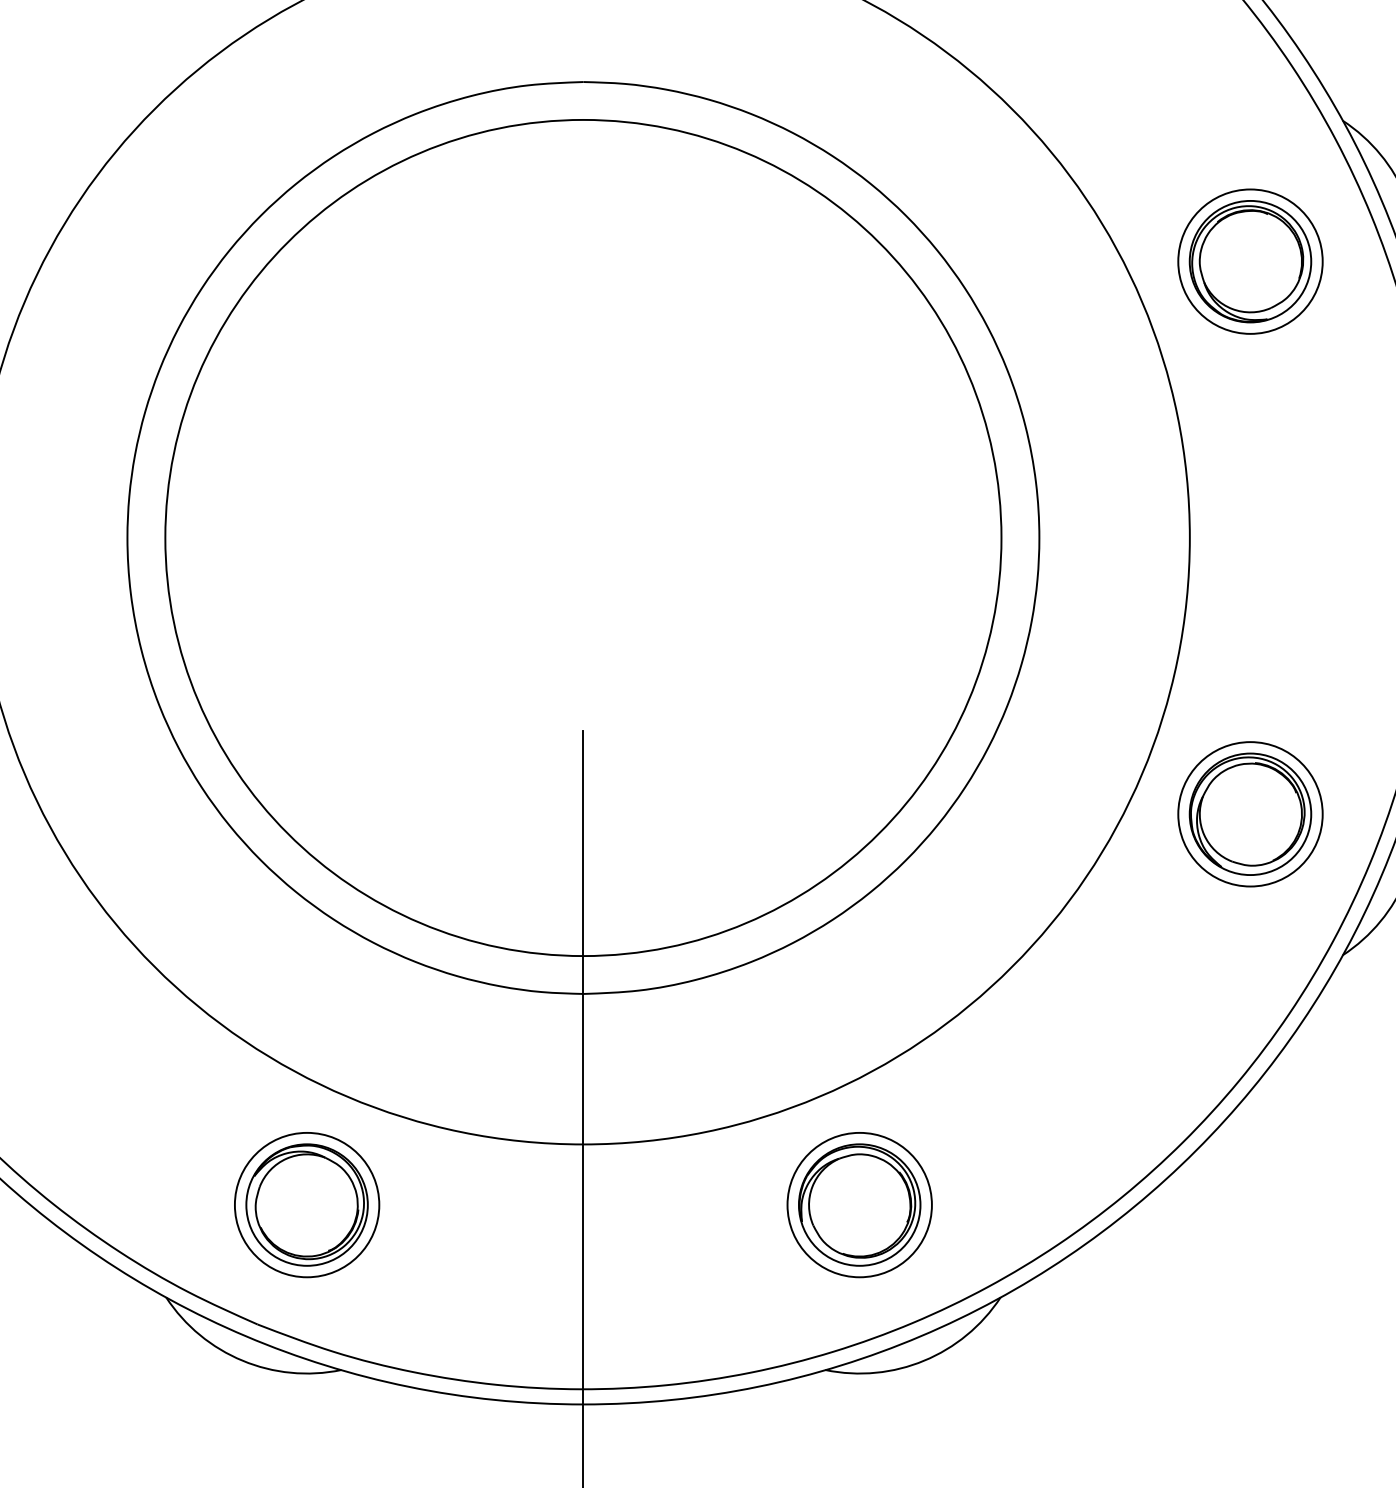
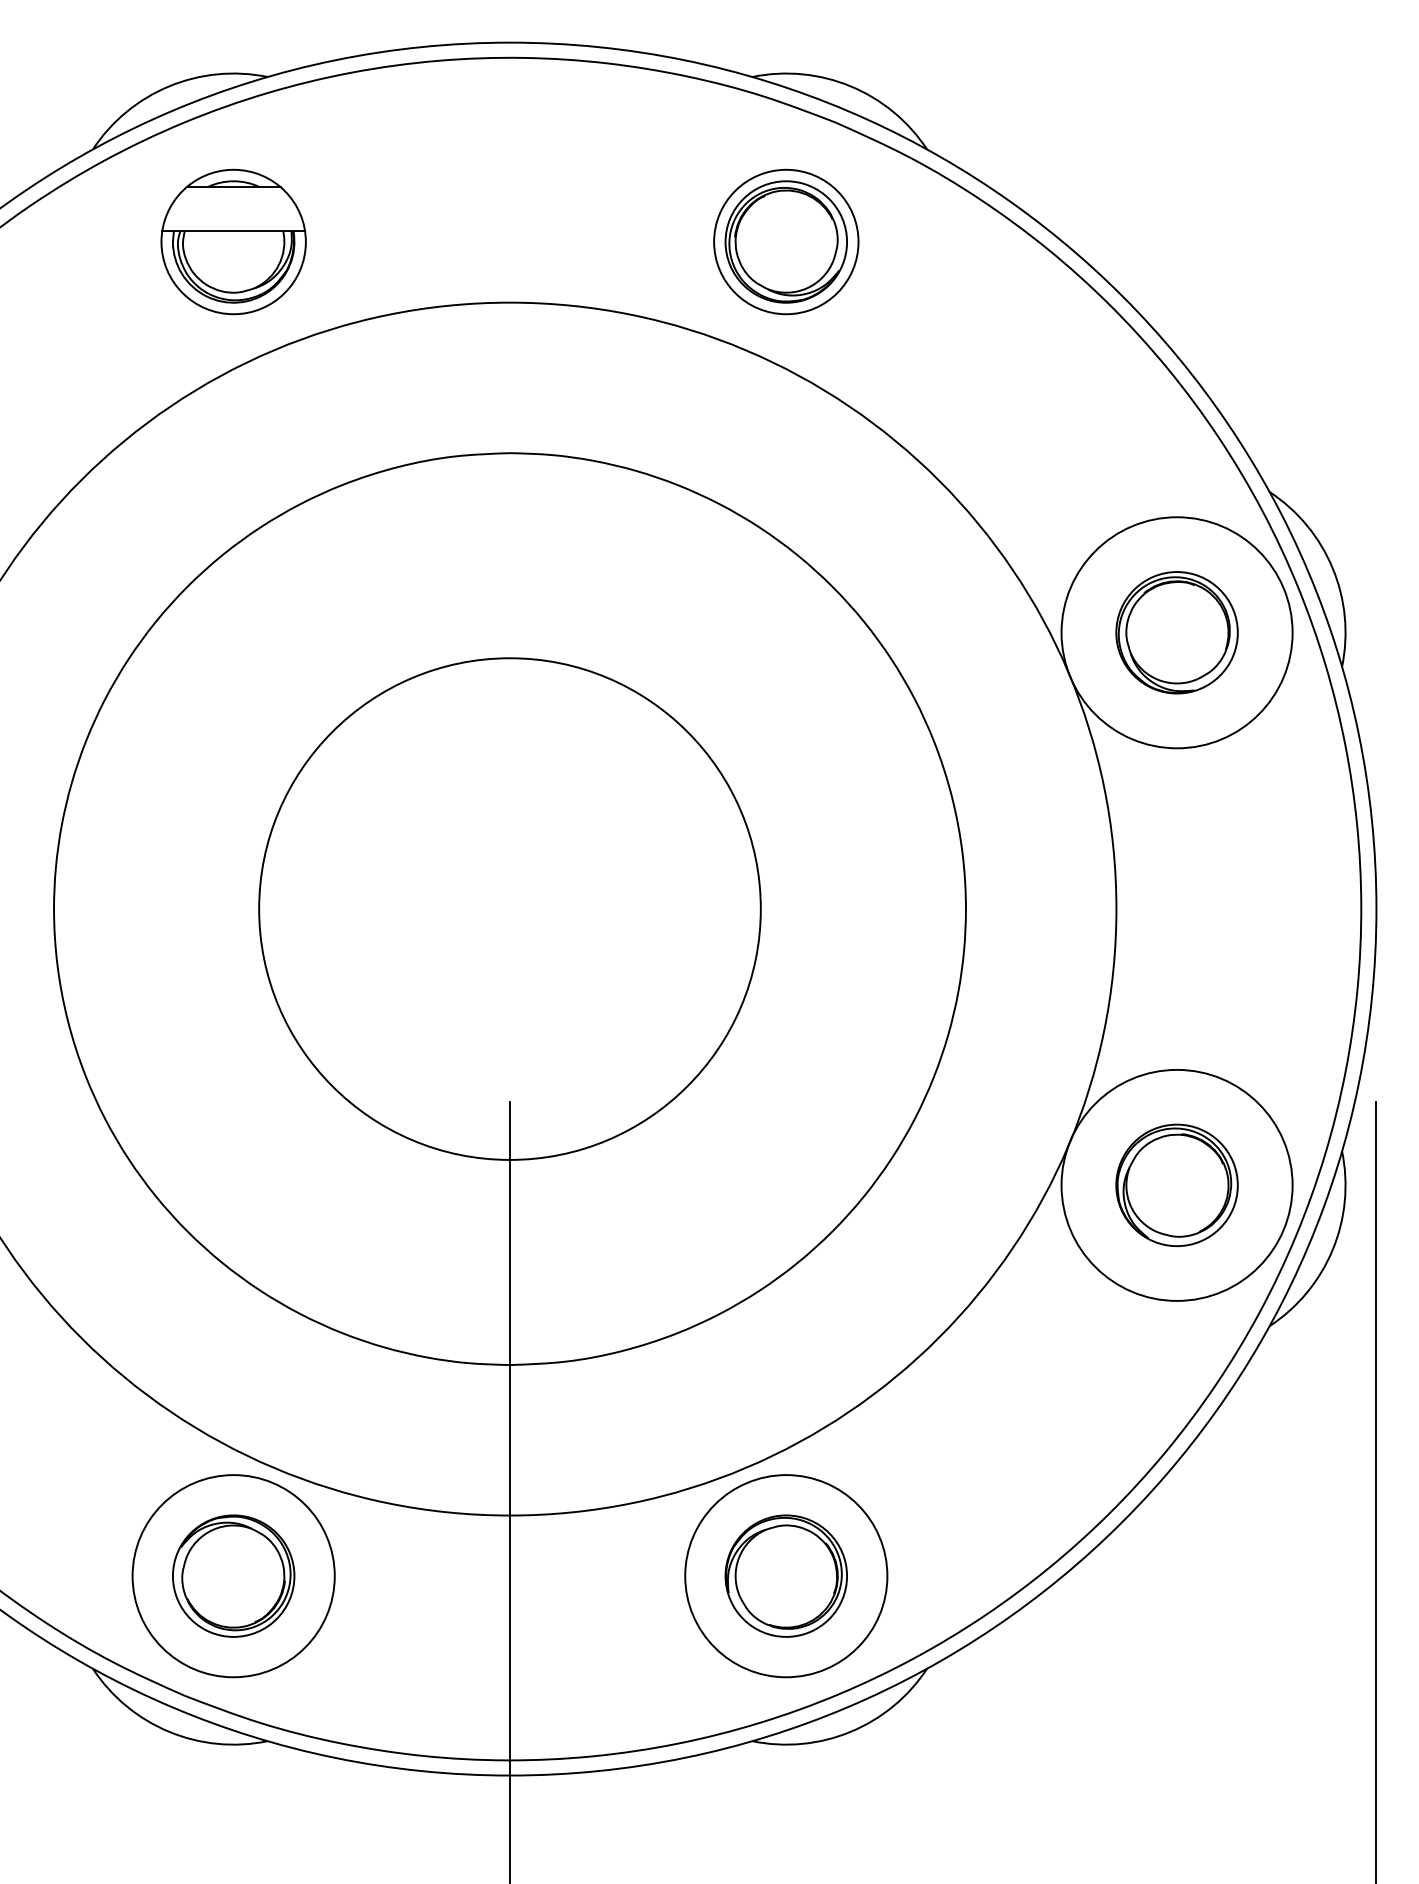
circle: (1249, 261) -> (1176, 632), size x1.6
circle: (582, 538) -> (509, 909), size x0.6
circle: (1249, 814) -> (1176, 1185), size x1.6
circle: (306, 1204) -> (233, 1575), size x1.4
circle: (859, 1204) -> (786, 1575), size x1.4

